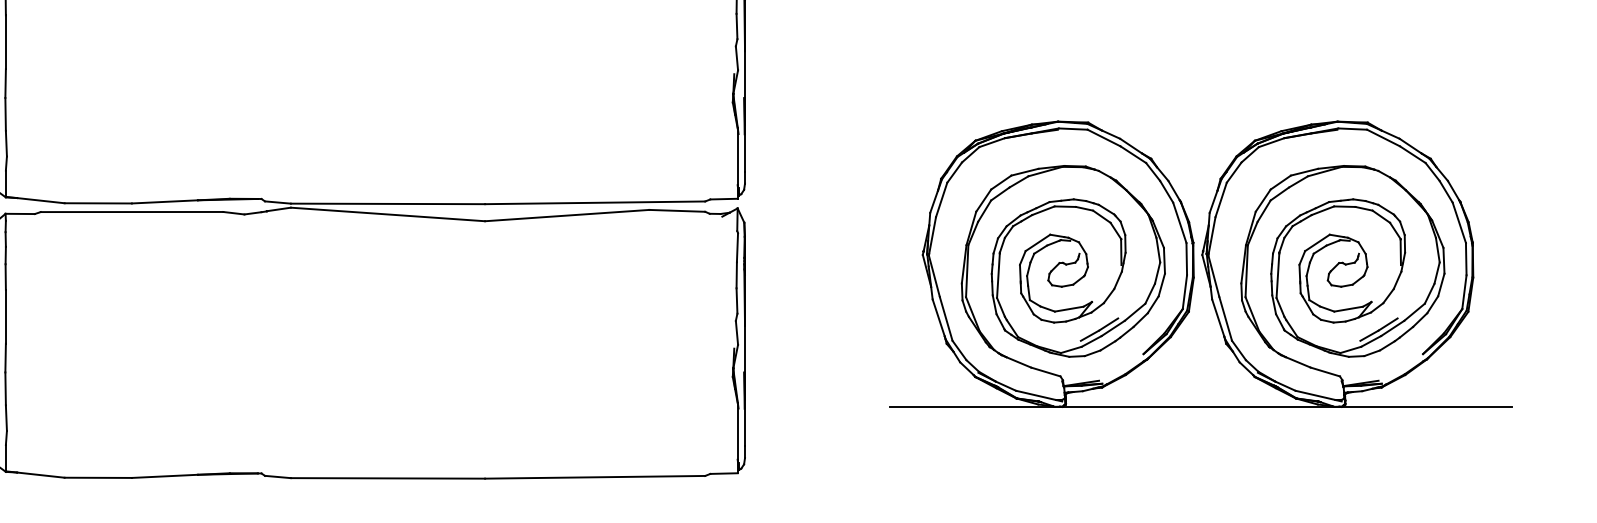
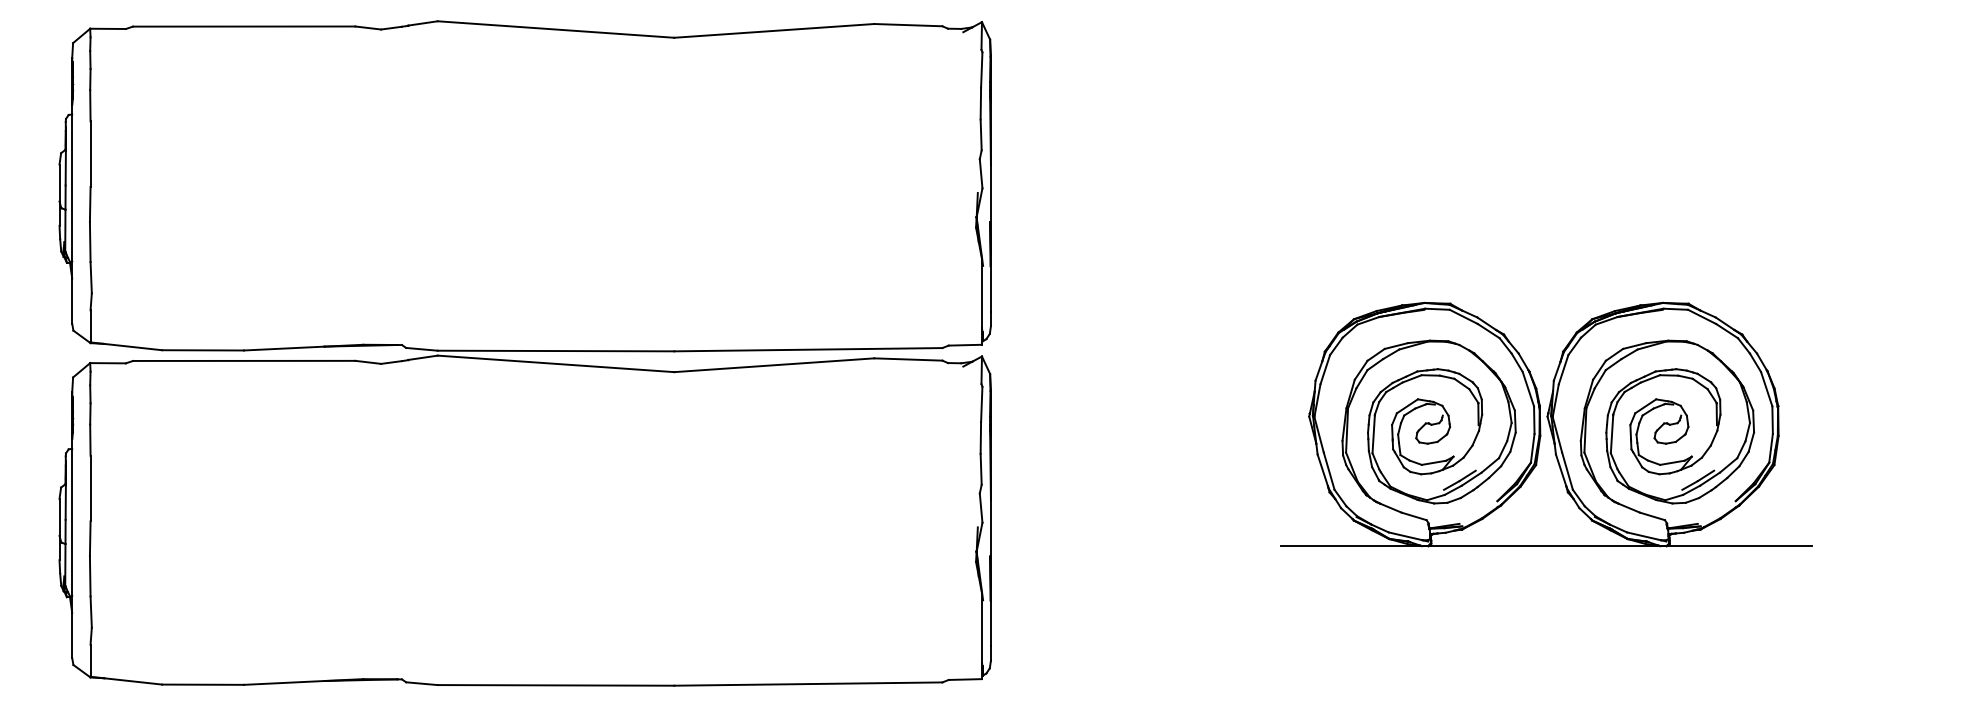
part: (1201, 264) -> (1546, 424), size x0.7

